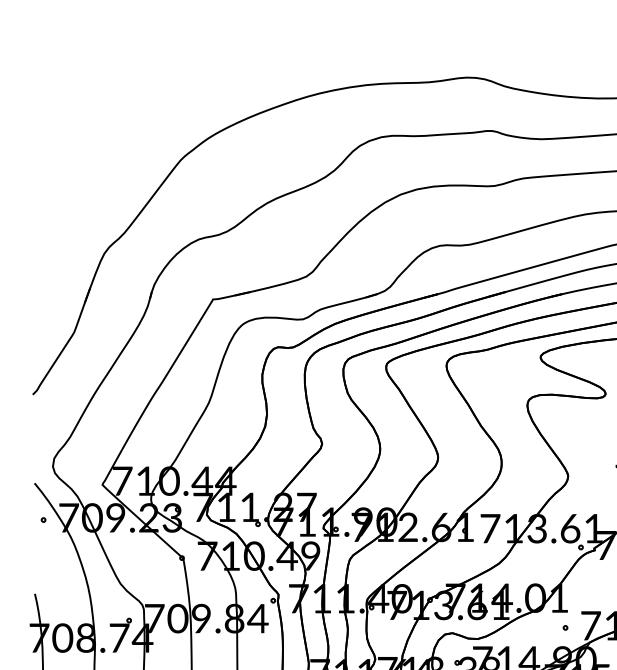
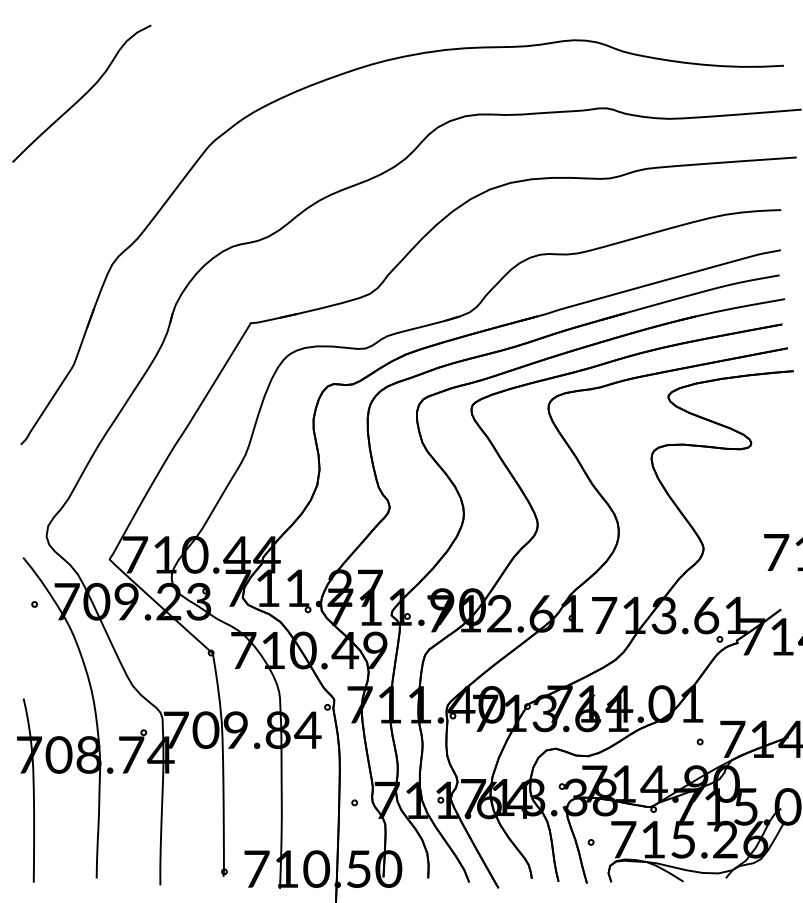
curve: (81, 120) -> (83, 94), added

